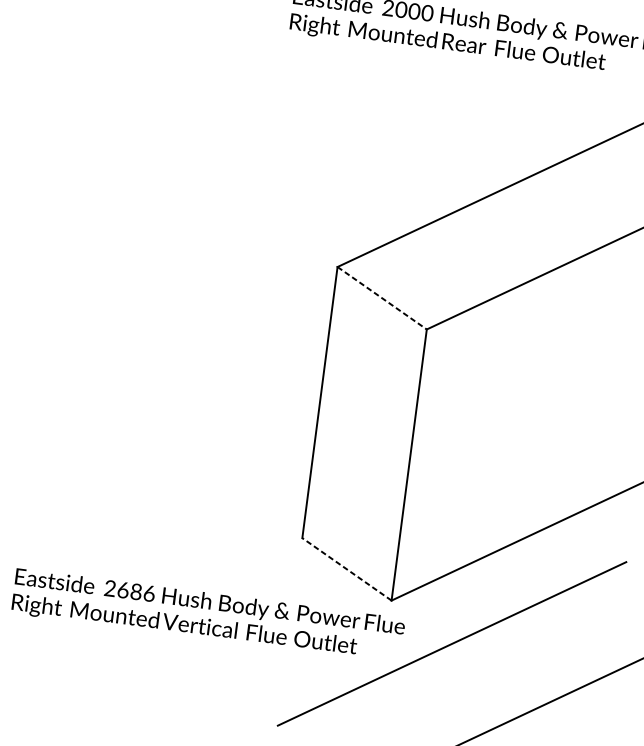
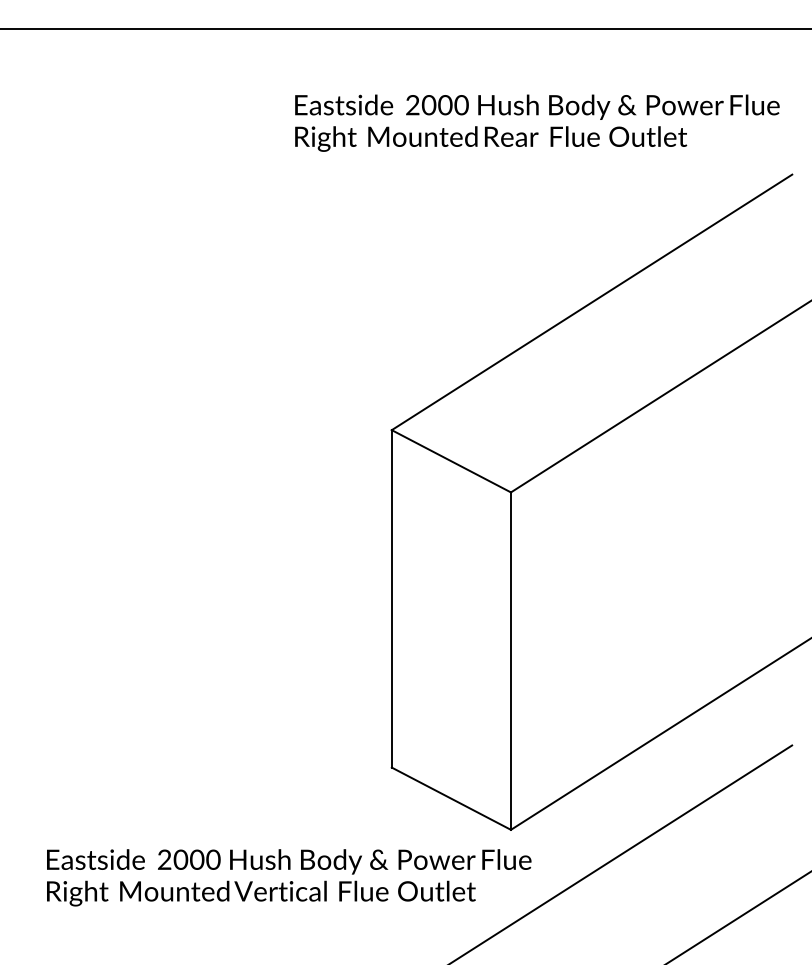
line: (382, 298) -> (451, 461), dashed -> solid
line: (346, 569) -> (450, 798), dashed -> solid
text: (135, 591) -> (196, 859), 2686 -> 2000

